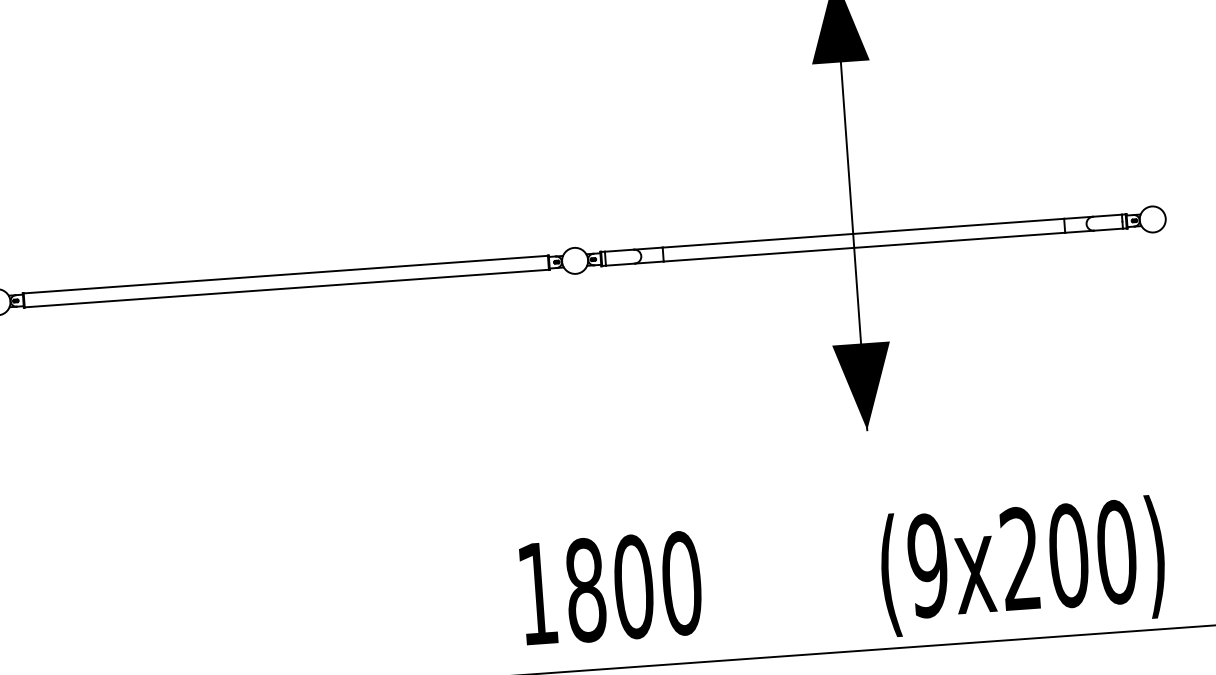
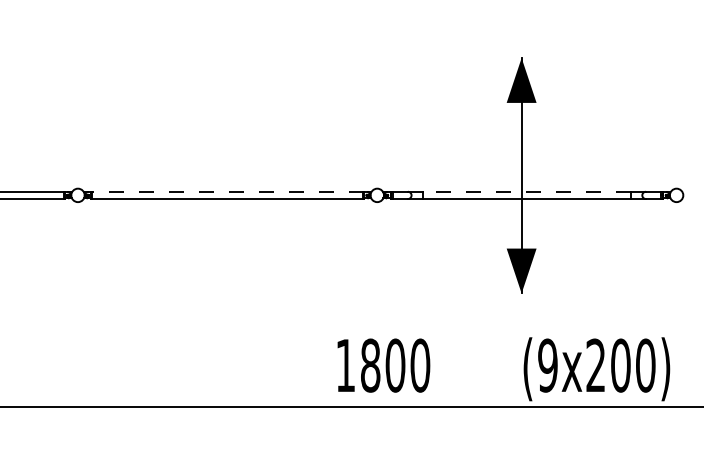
line: (862, 232) -> (526, 191), solid -> dashed
line: (285, 274) -> (227, 191), solid -> dashed

